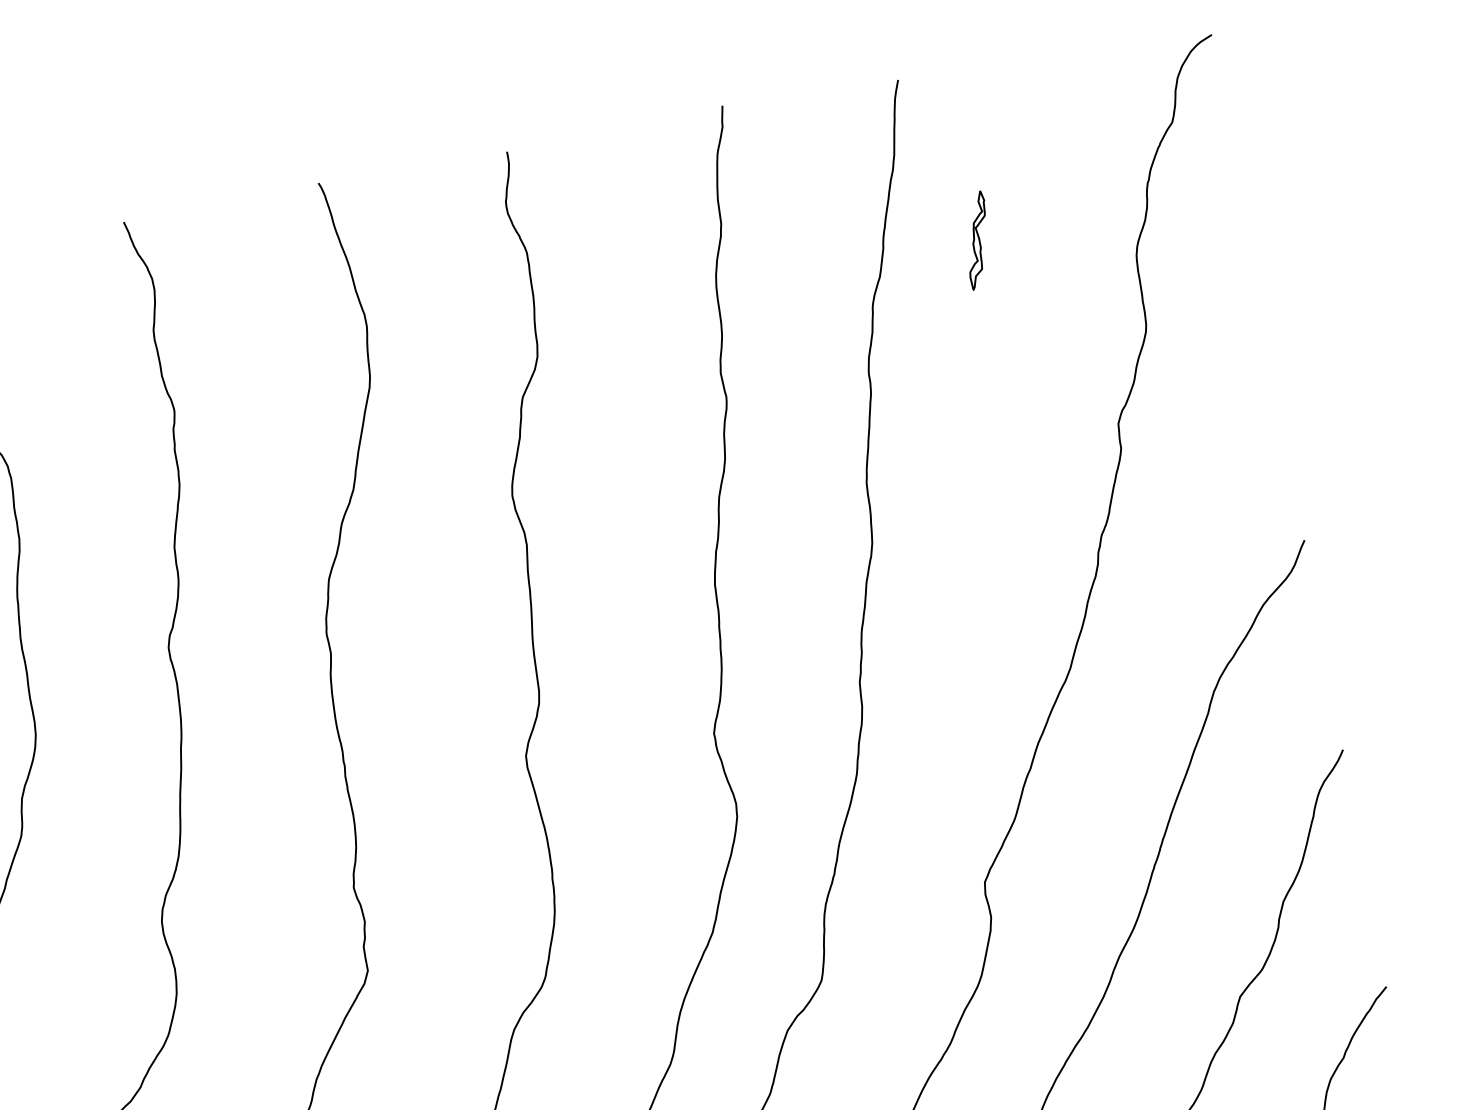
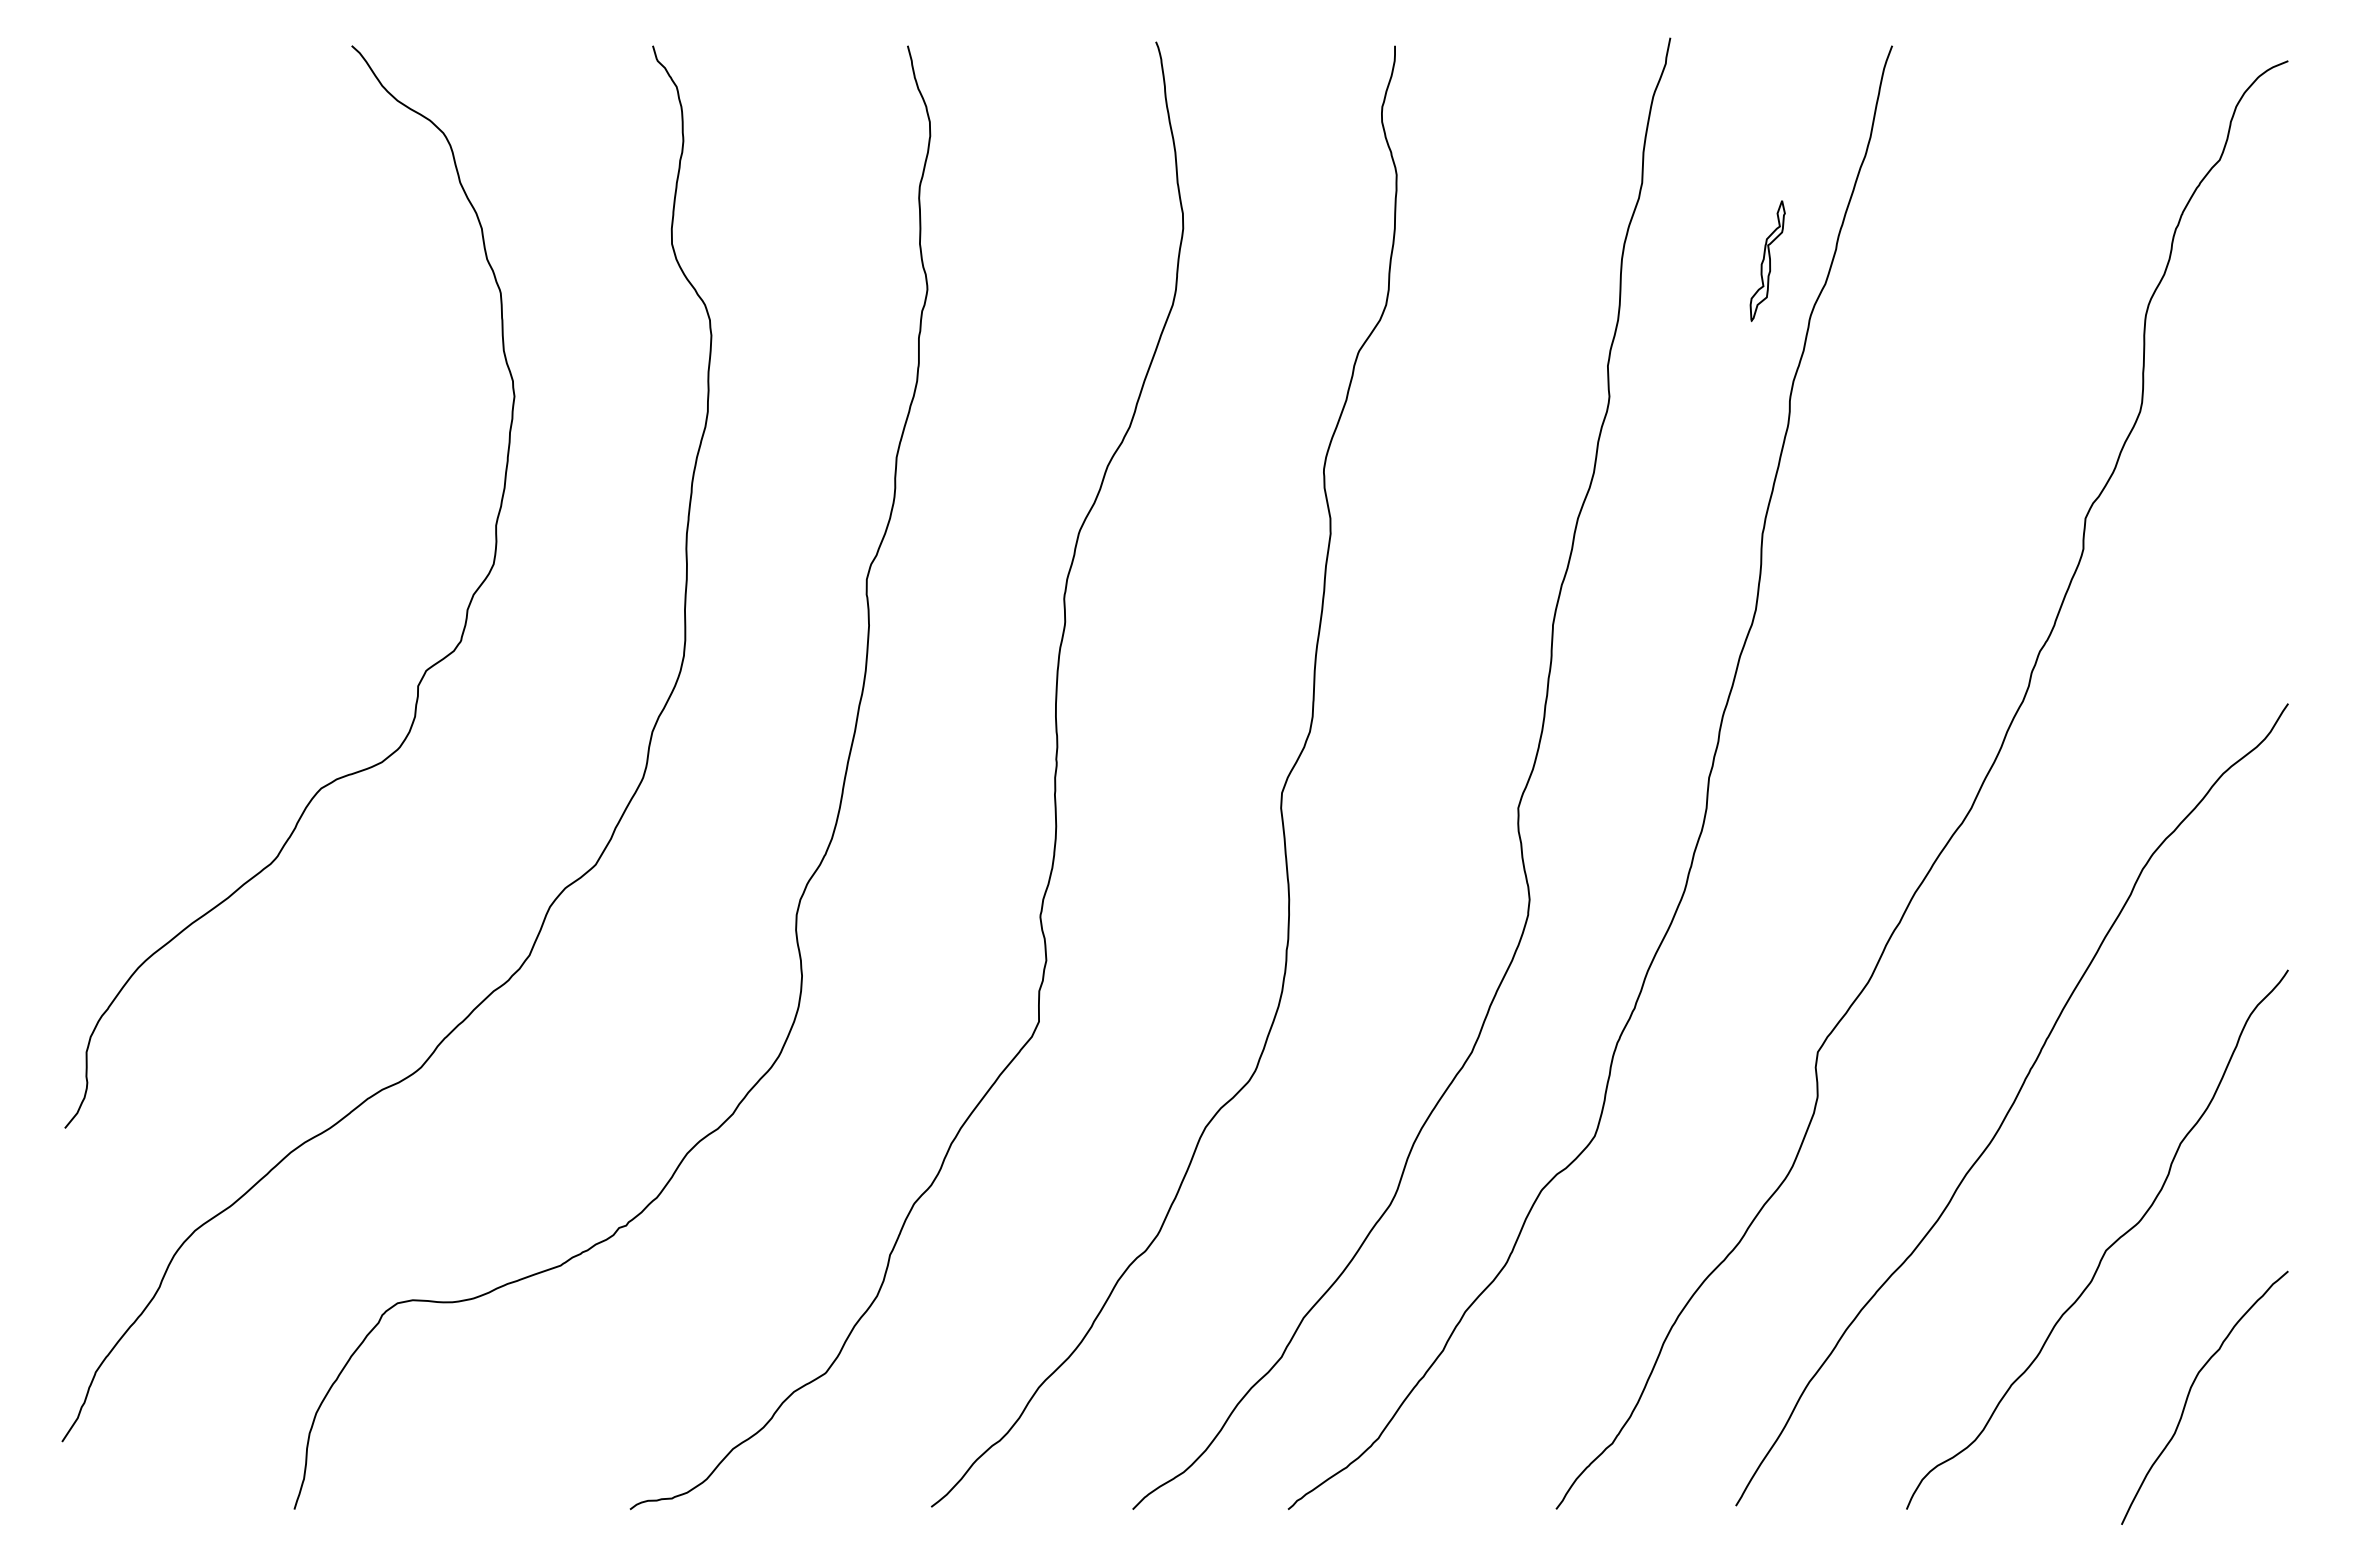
part: (977, 240) -> (1767, 260), moved

